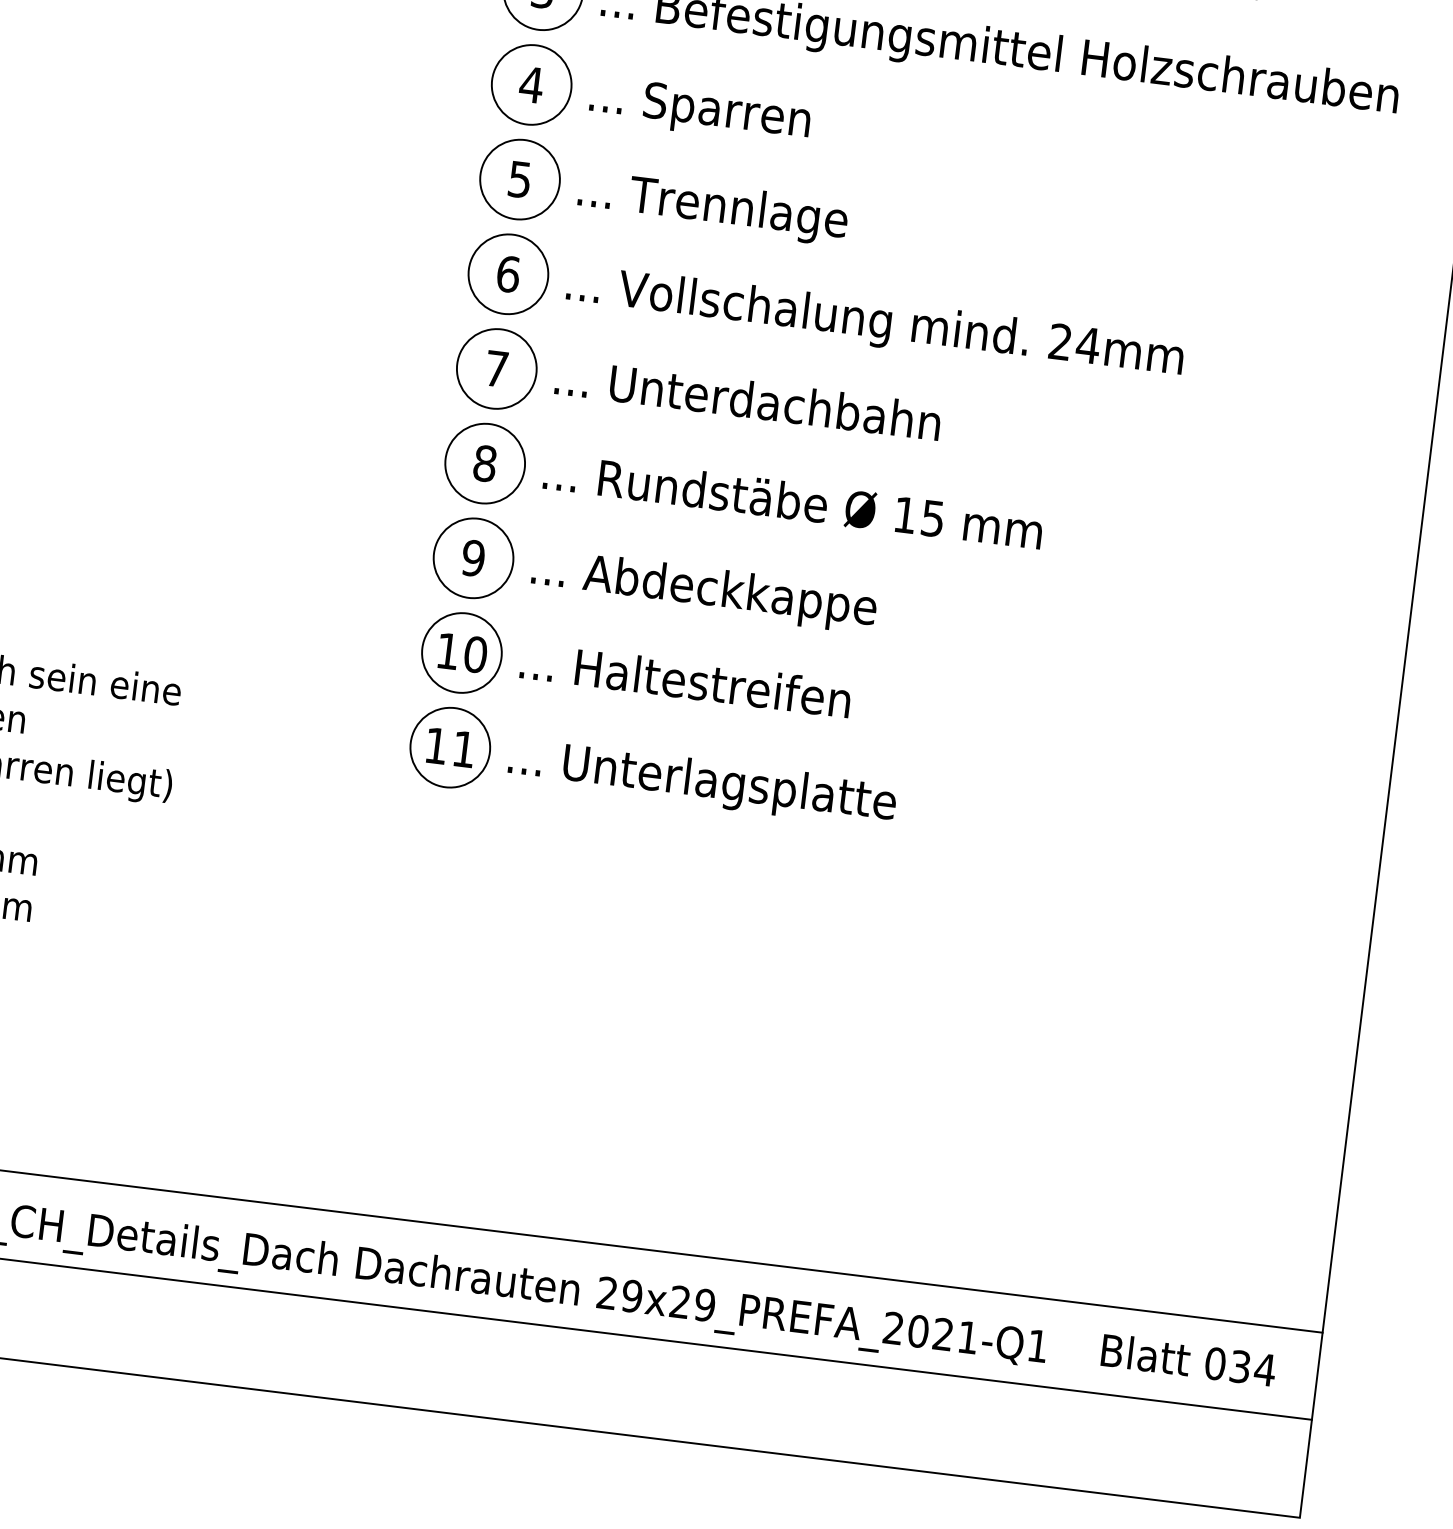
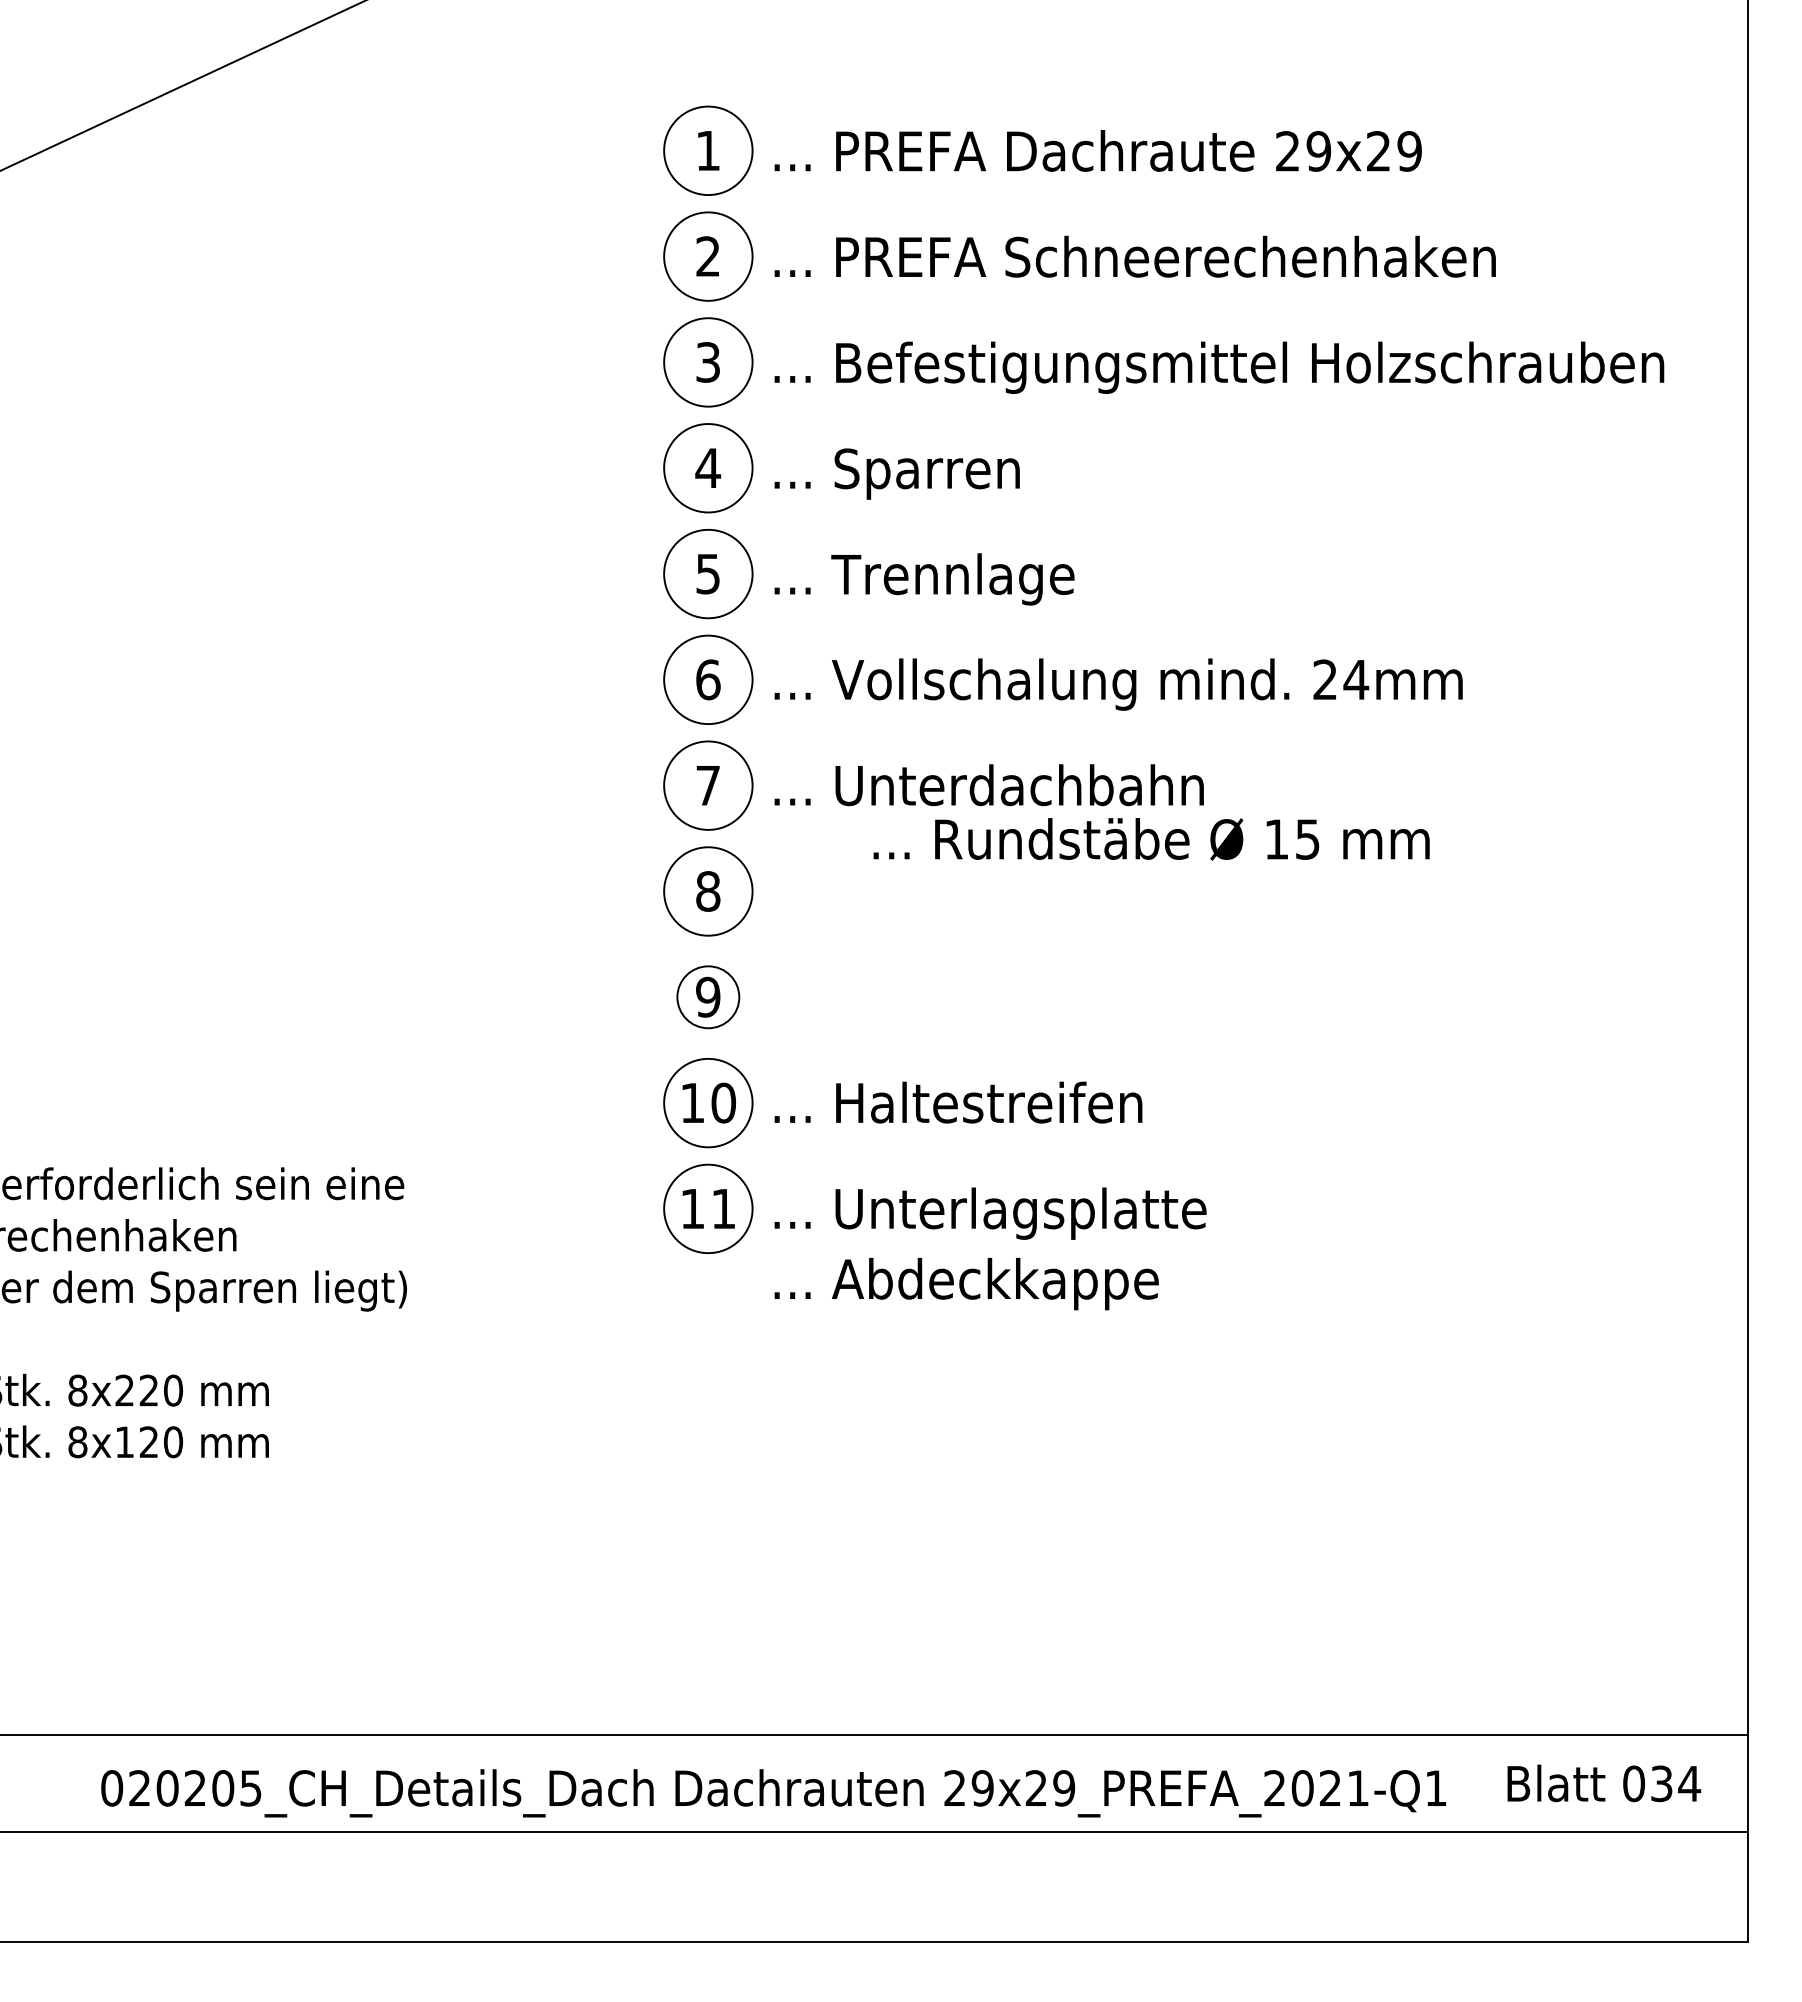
text: (793, 501) -> (1151, 839), moved
circle: (473, 558) -> (708, 997), size x0.7
text: (703, 591) -> (966, 1284), moved

